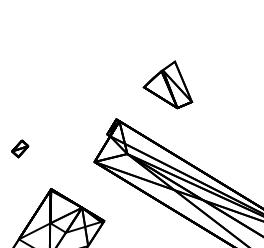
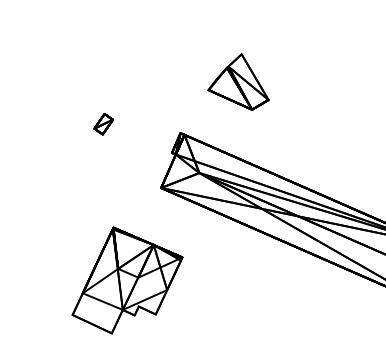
part: (20, 149) -> (103, 124), moved

